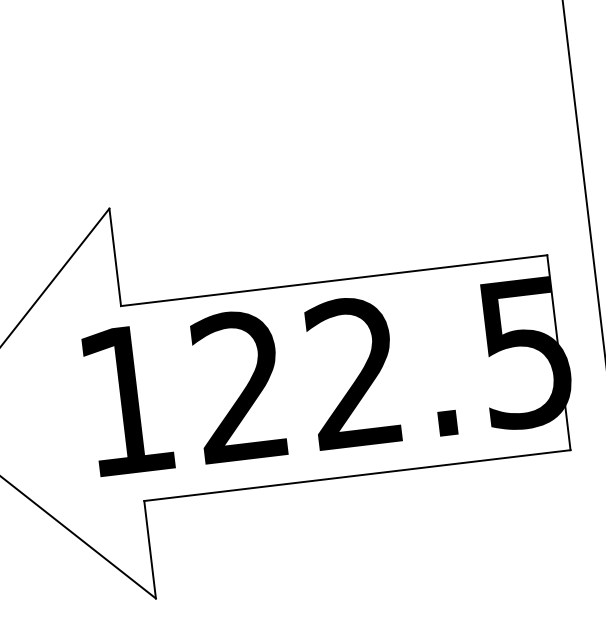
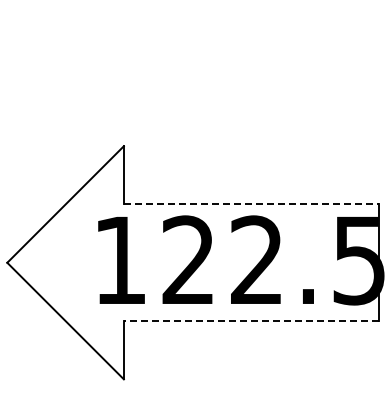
line: (334, 280) -> (251, 204), solid -> dashed
line: (356, 476) -> (250, 321), solid -> dashed

